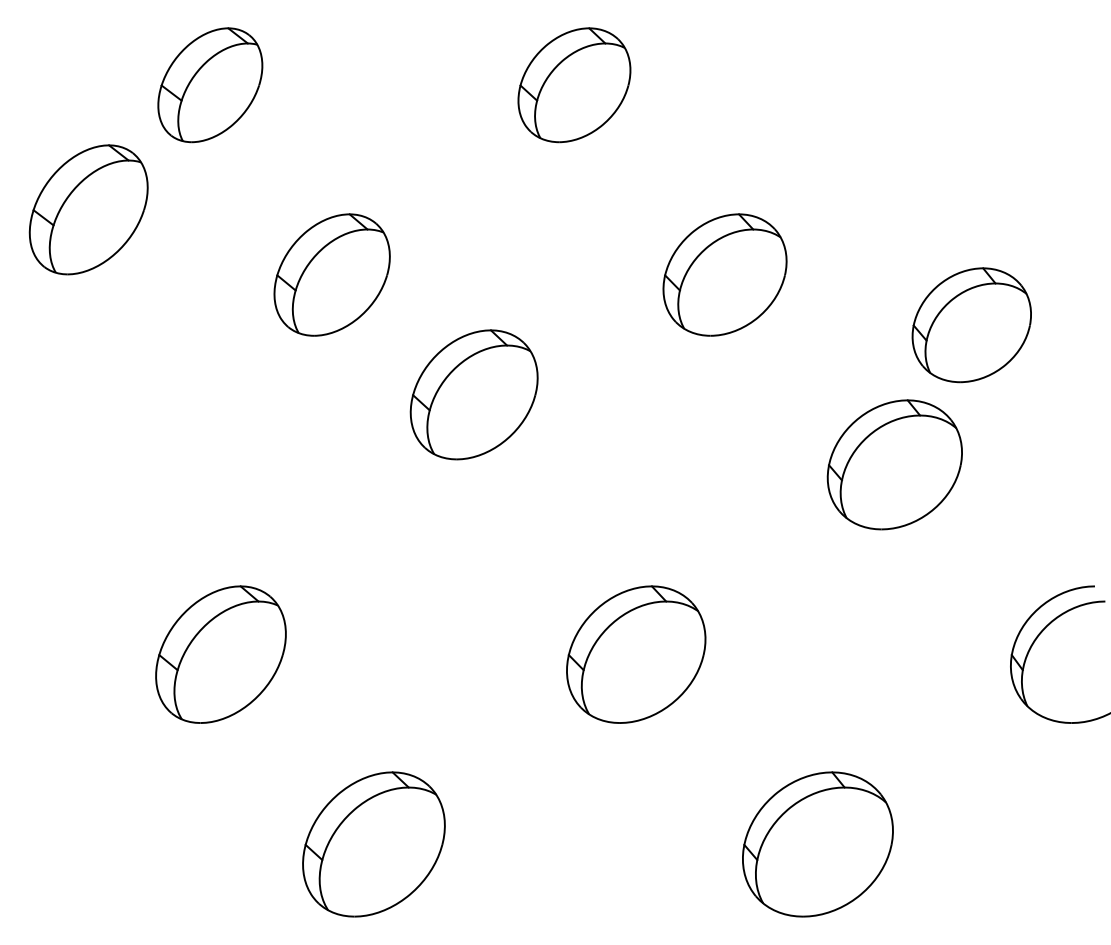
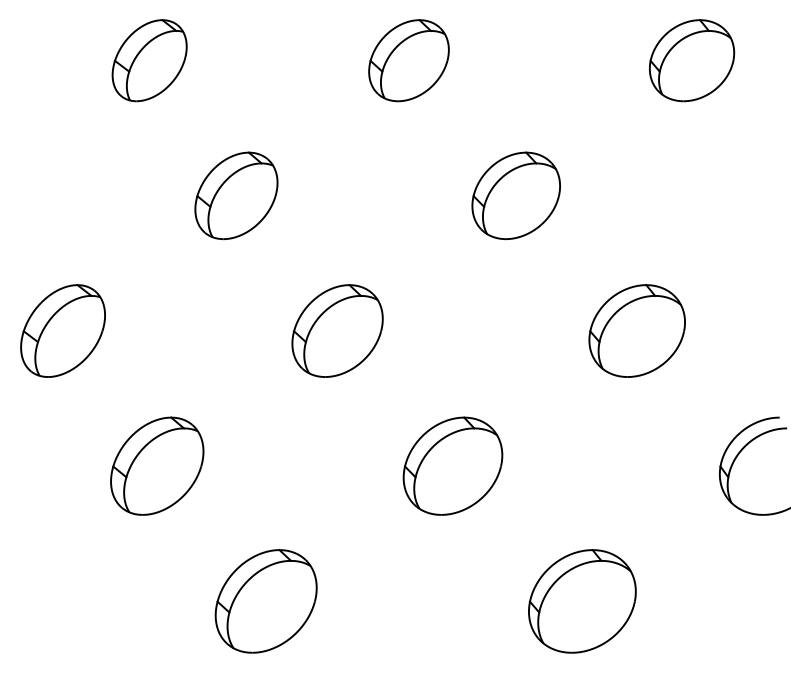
part: (88, 209) -> (62, 330), moved
part: (971, 325) -> (691, 60), moved
part: (473, 394) -> (337, 330), moved

